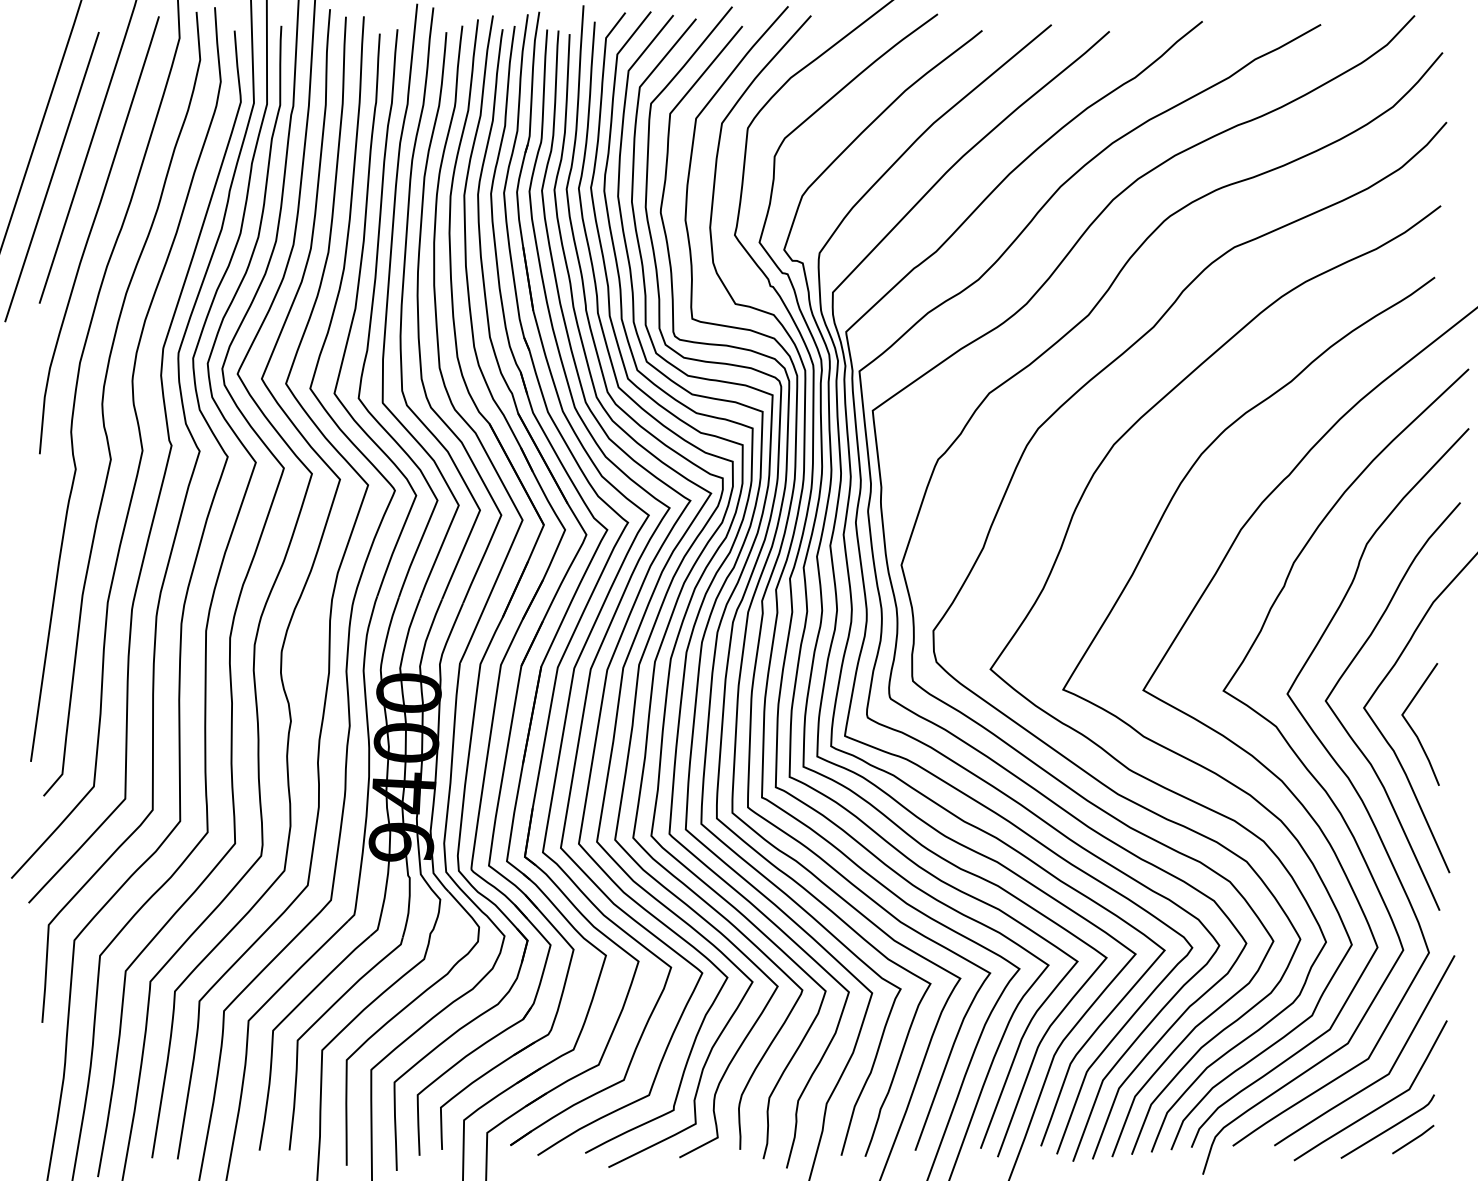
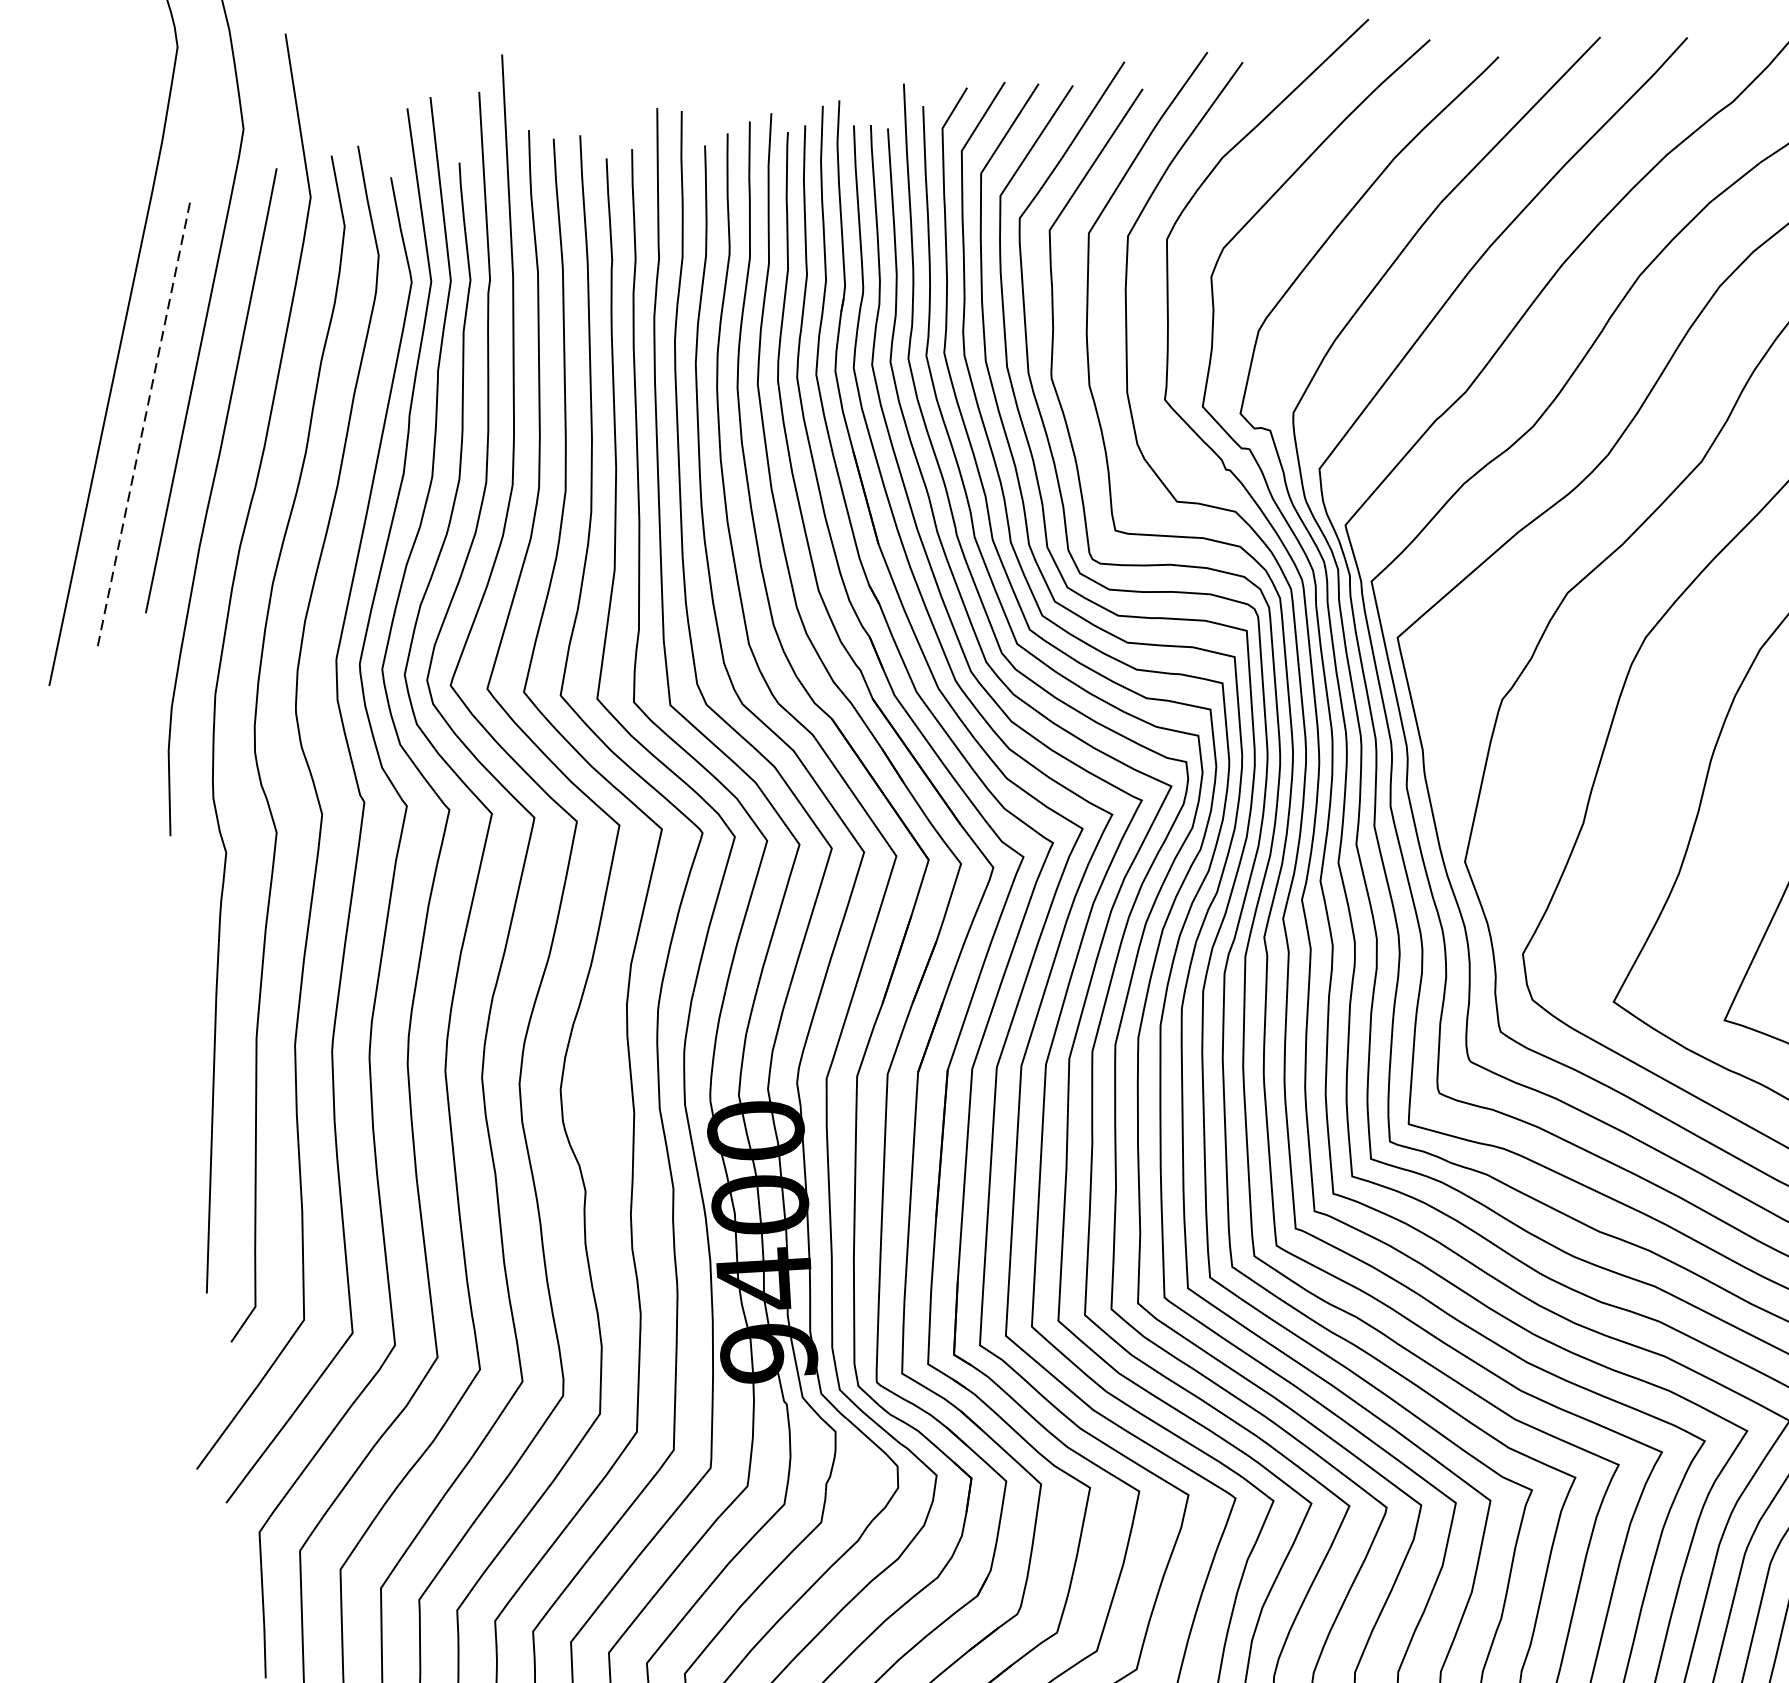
line: (52, 177) -> (144, 424), solid -> dashed

